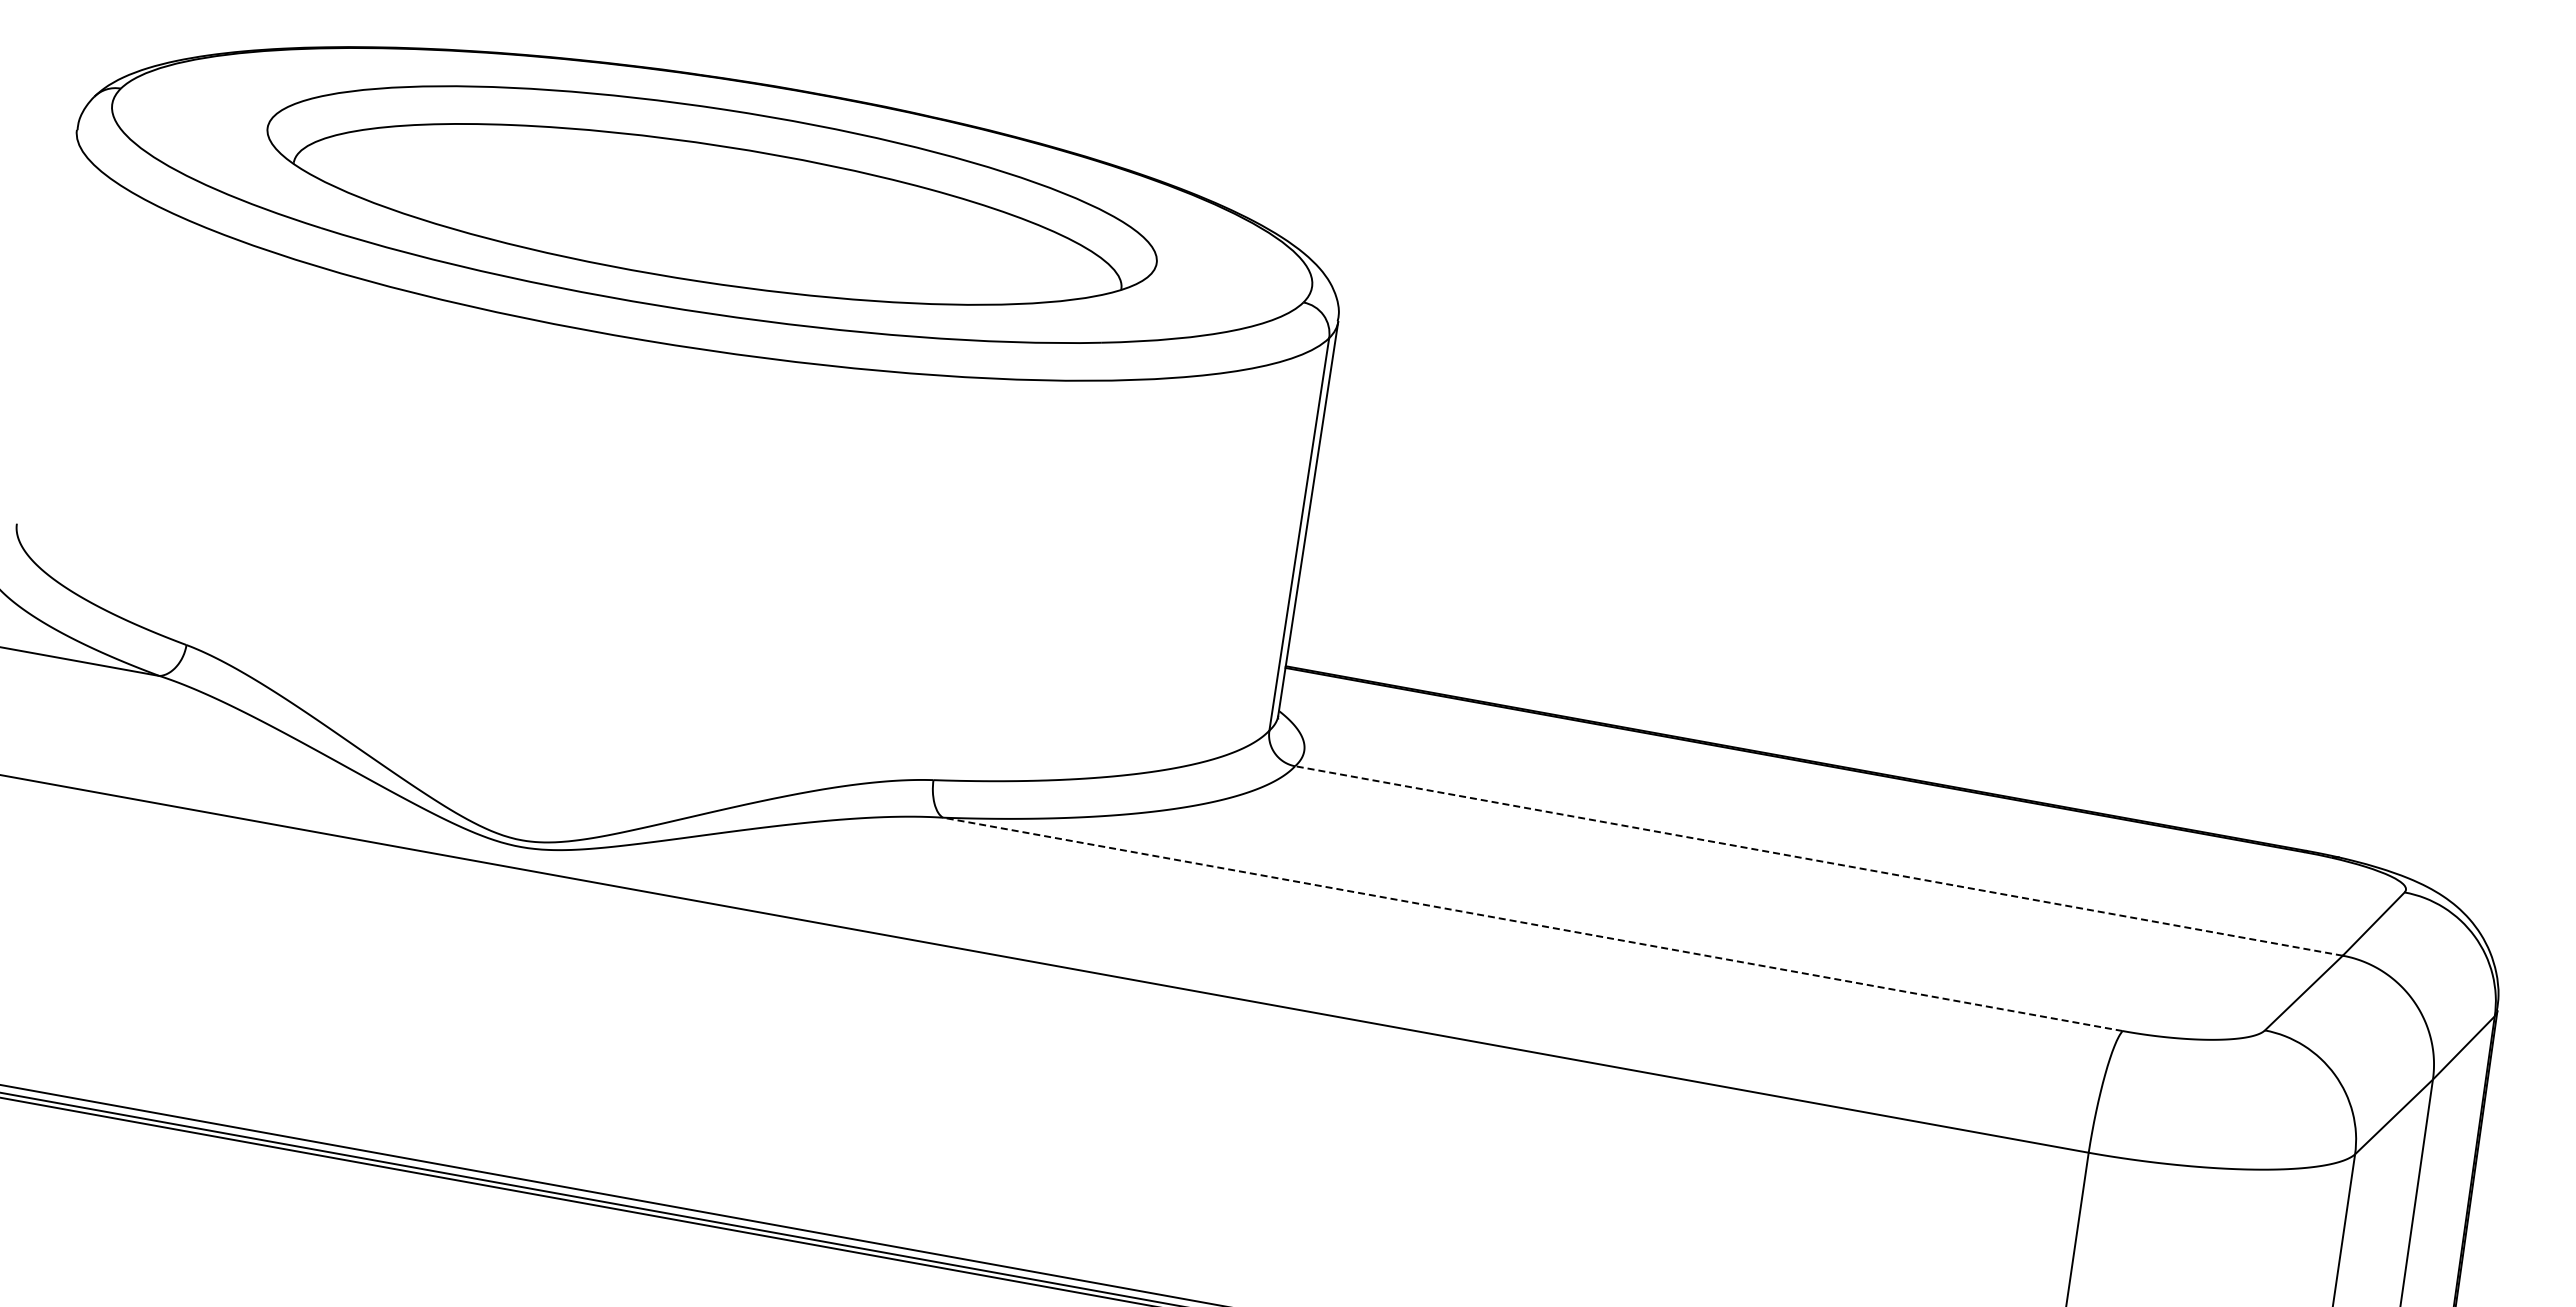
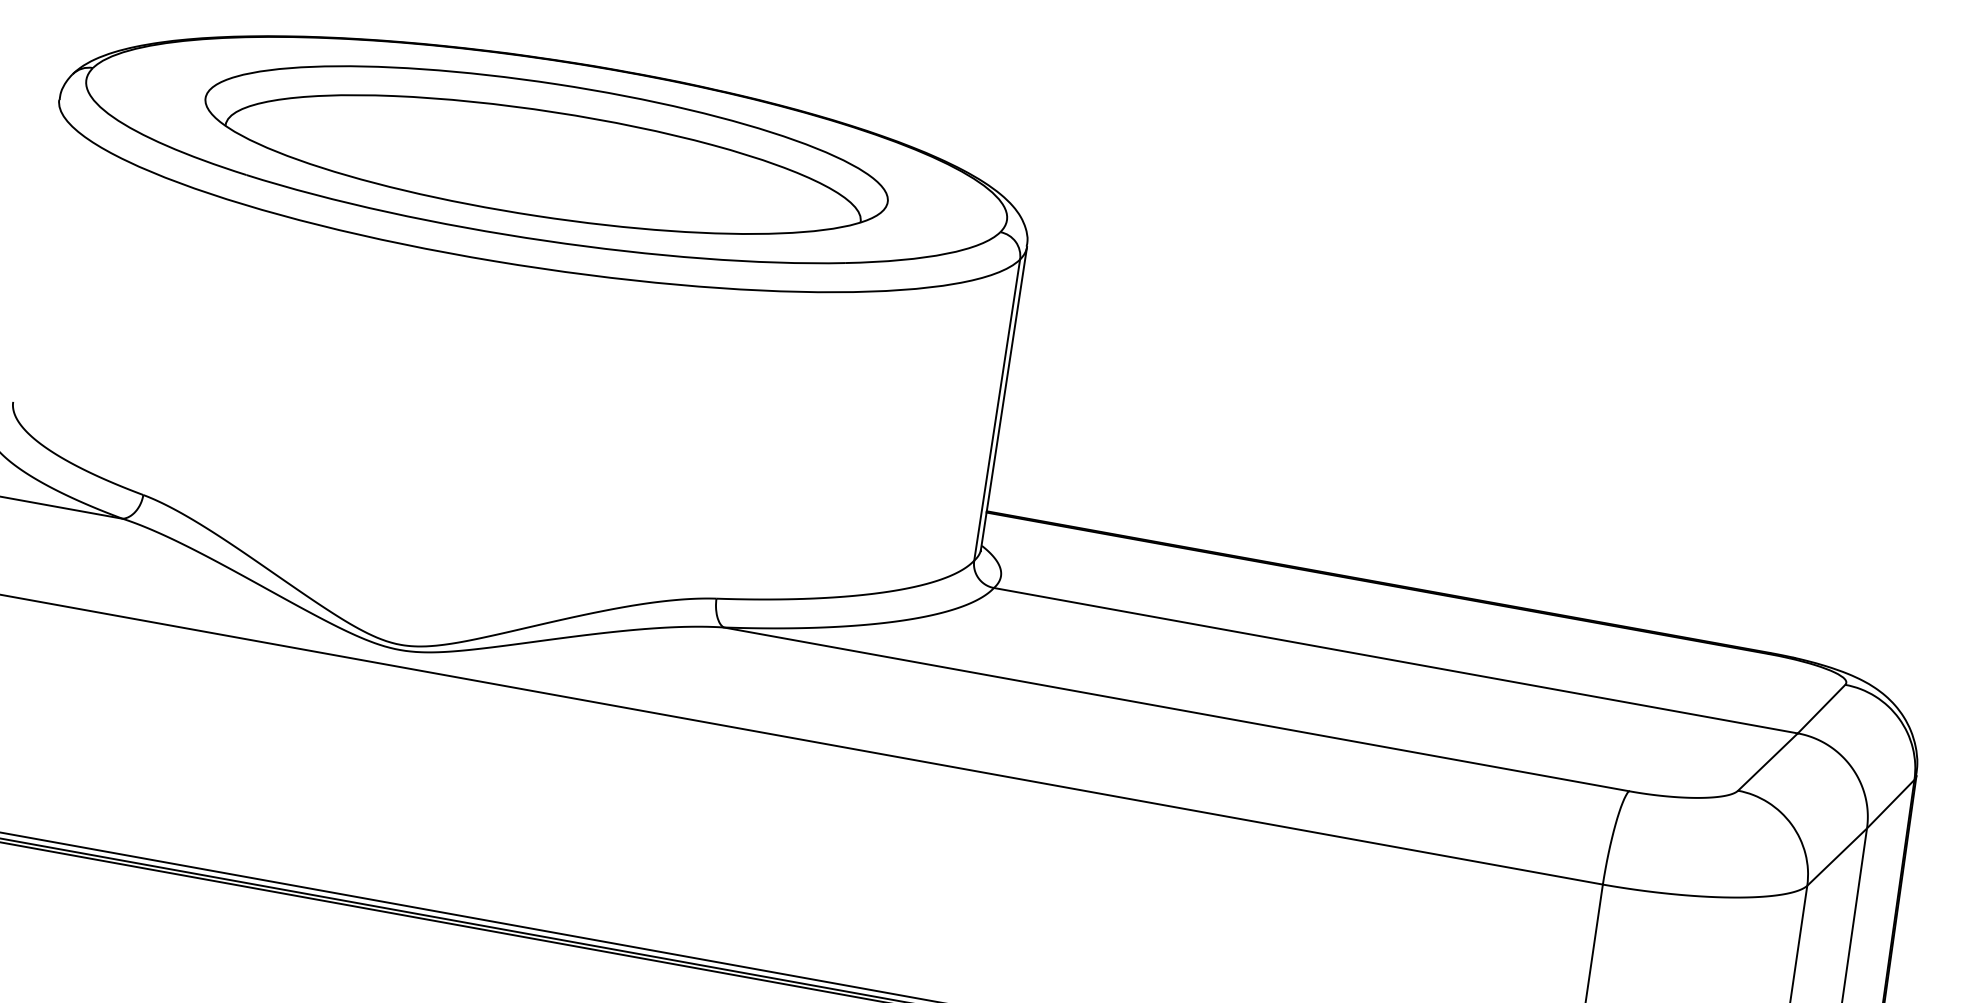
line: (1818, 860) -> (1395, 660), dashed -> solid
line: (1532, 924) -> (1176, 709), dashed -> solid

